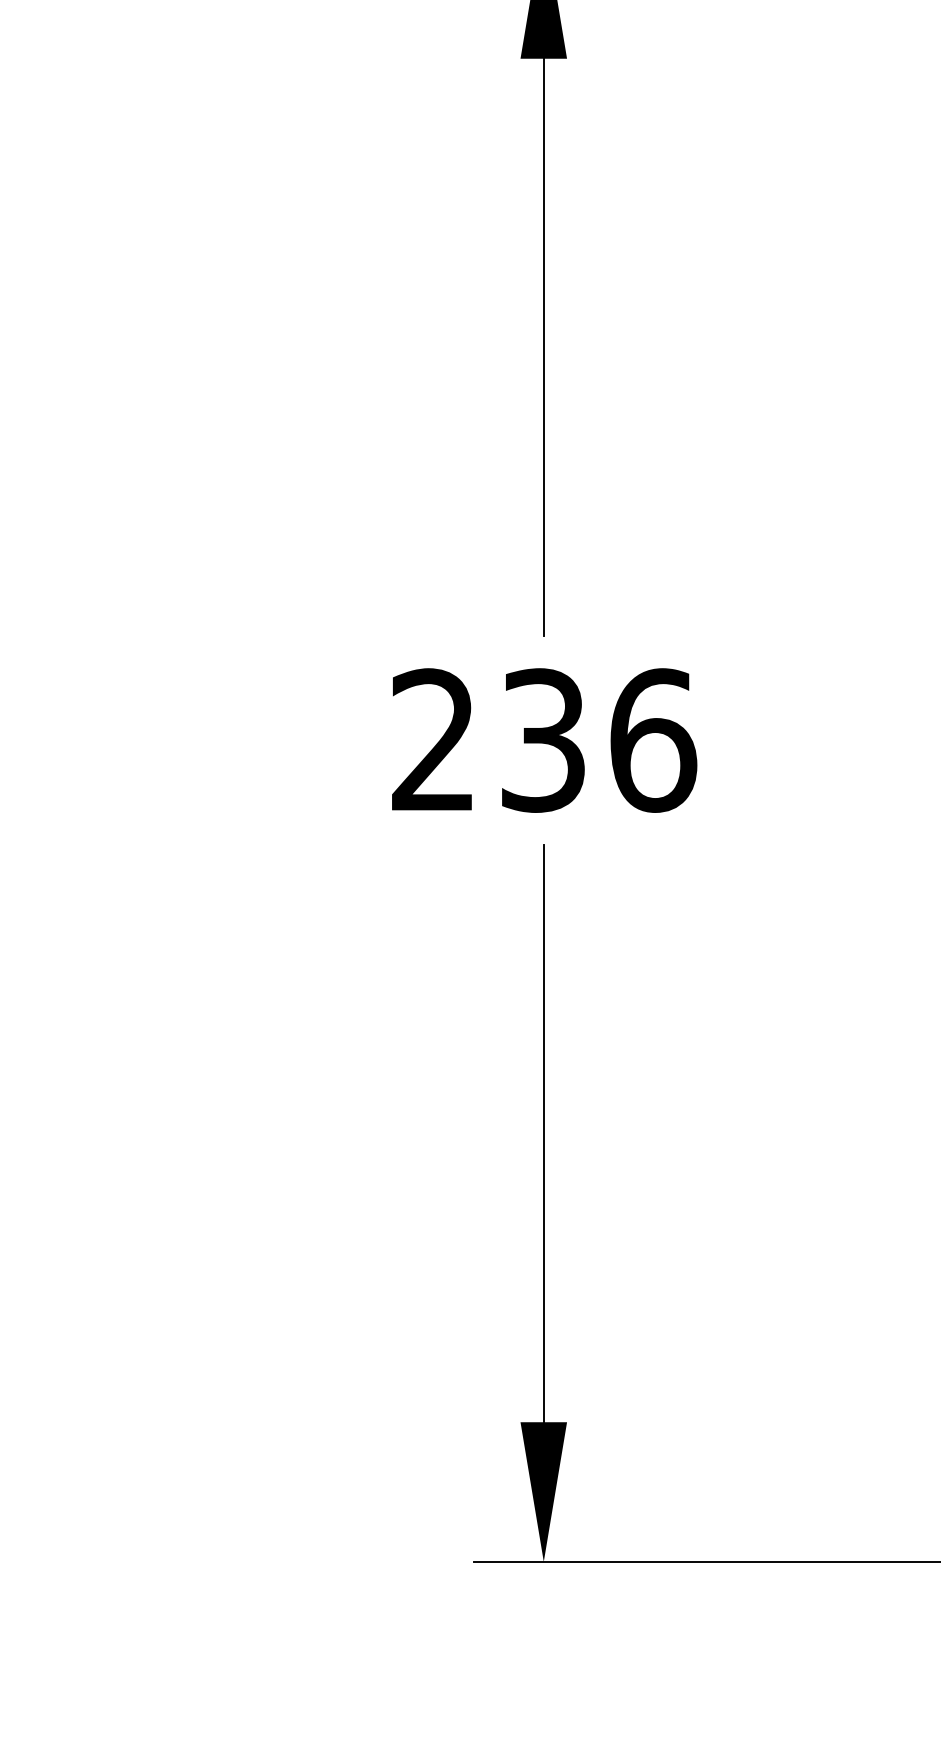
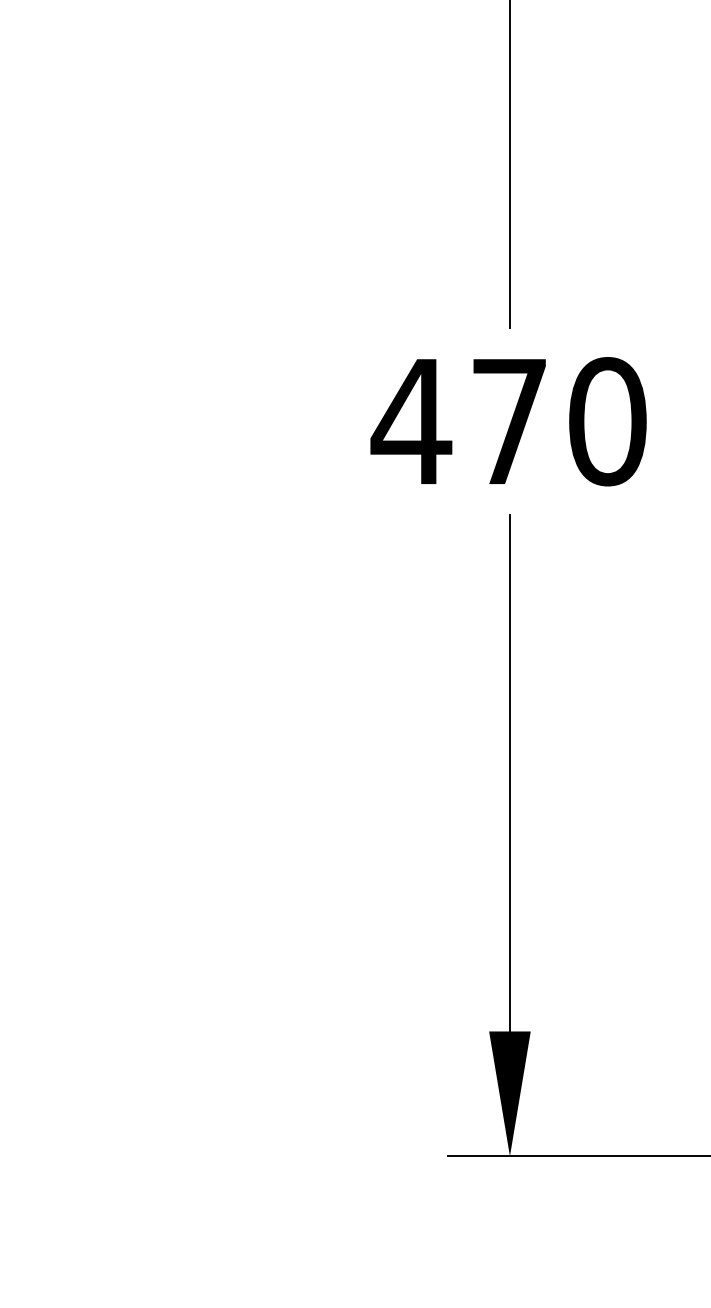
text: (542, 740) -> (508, 421), 236 -> 470

